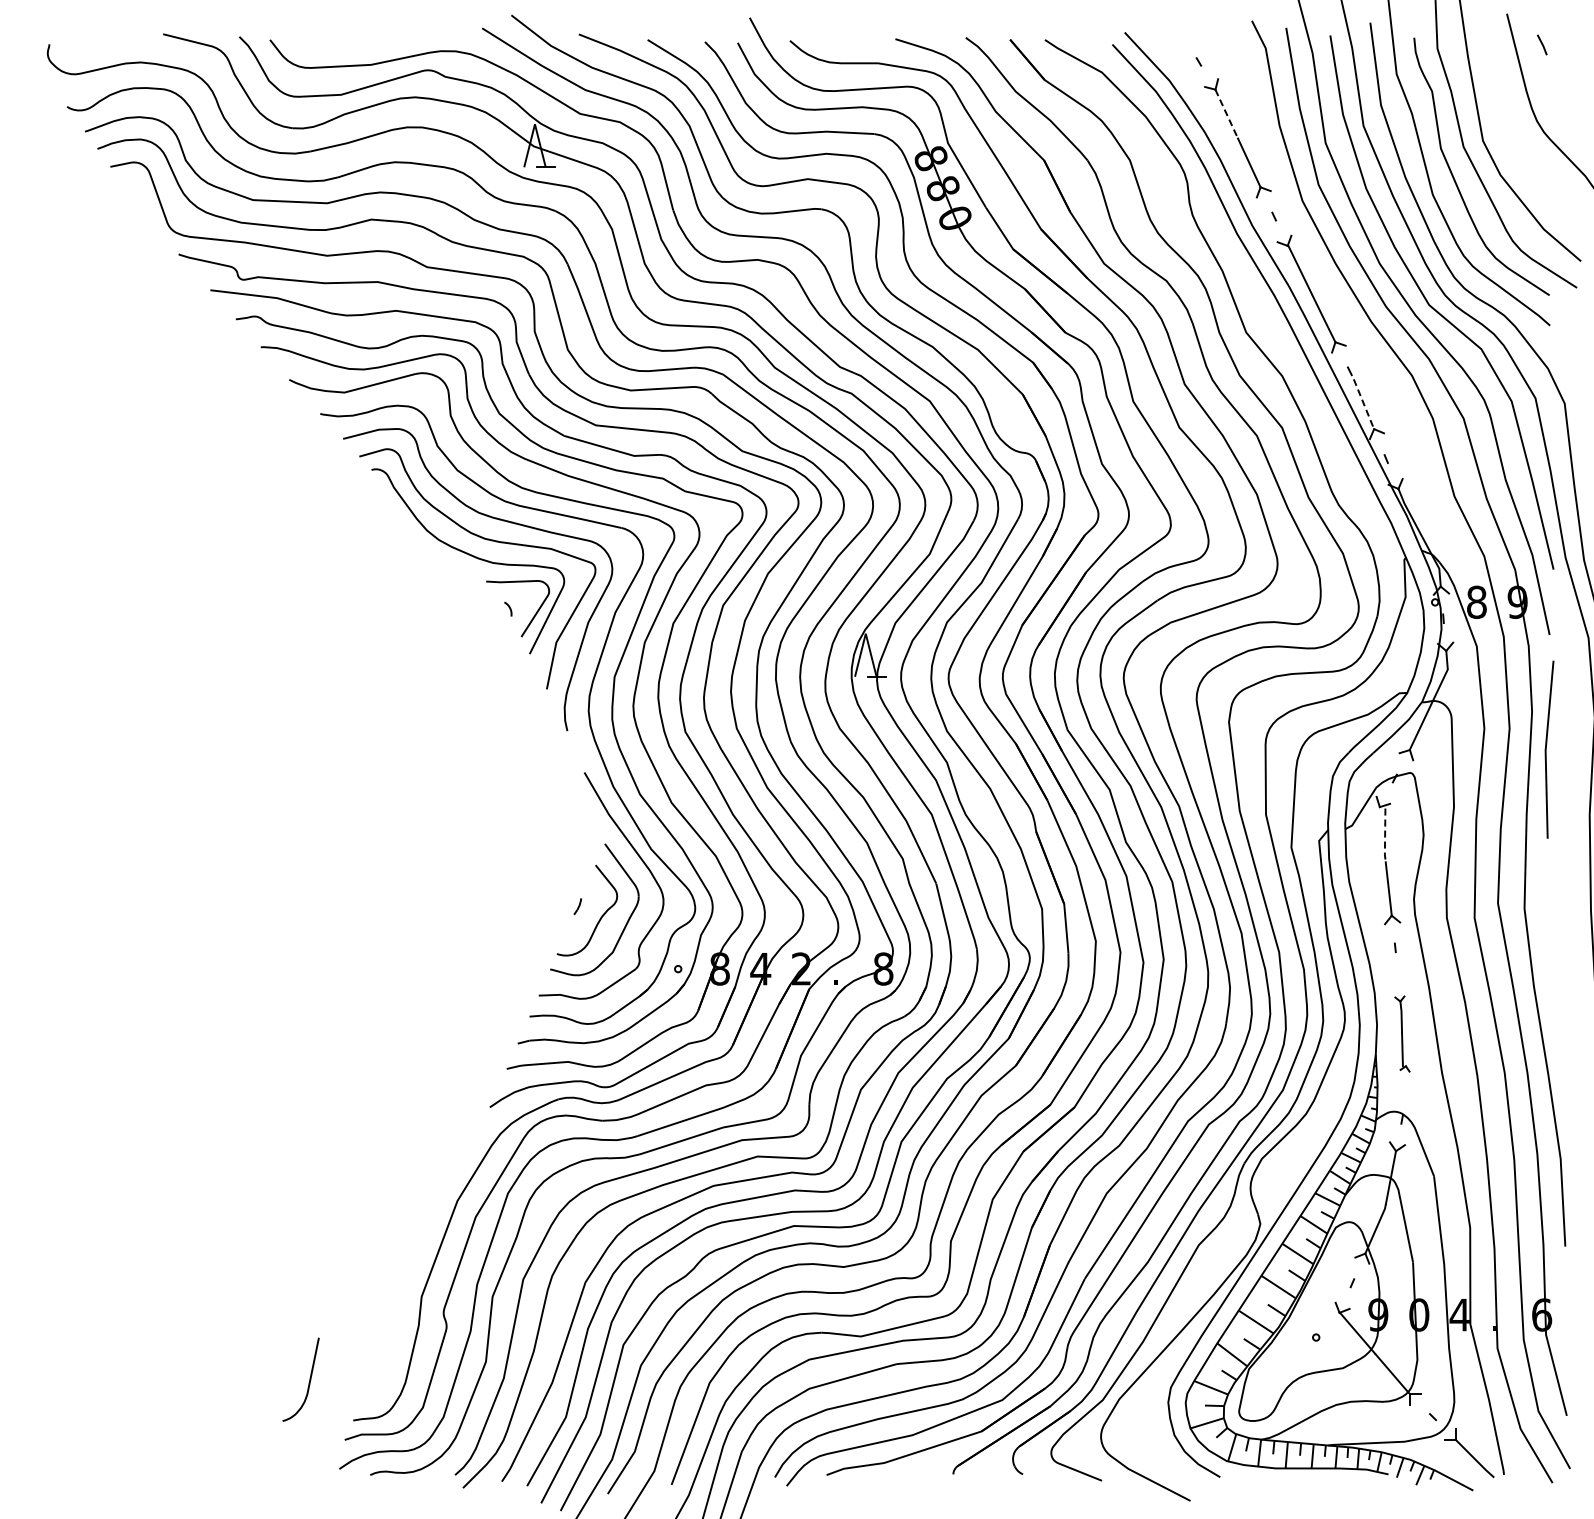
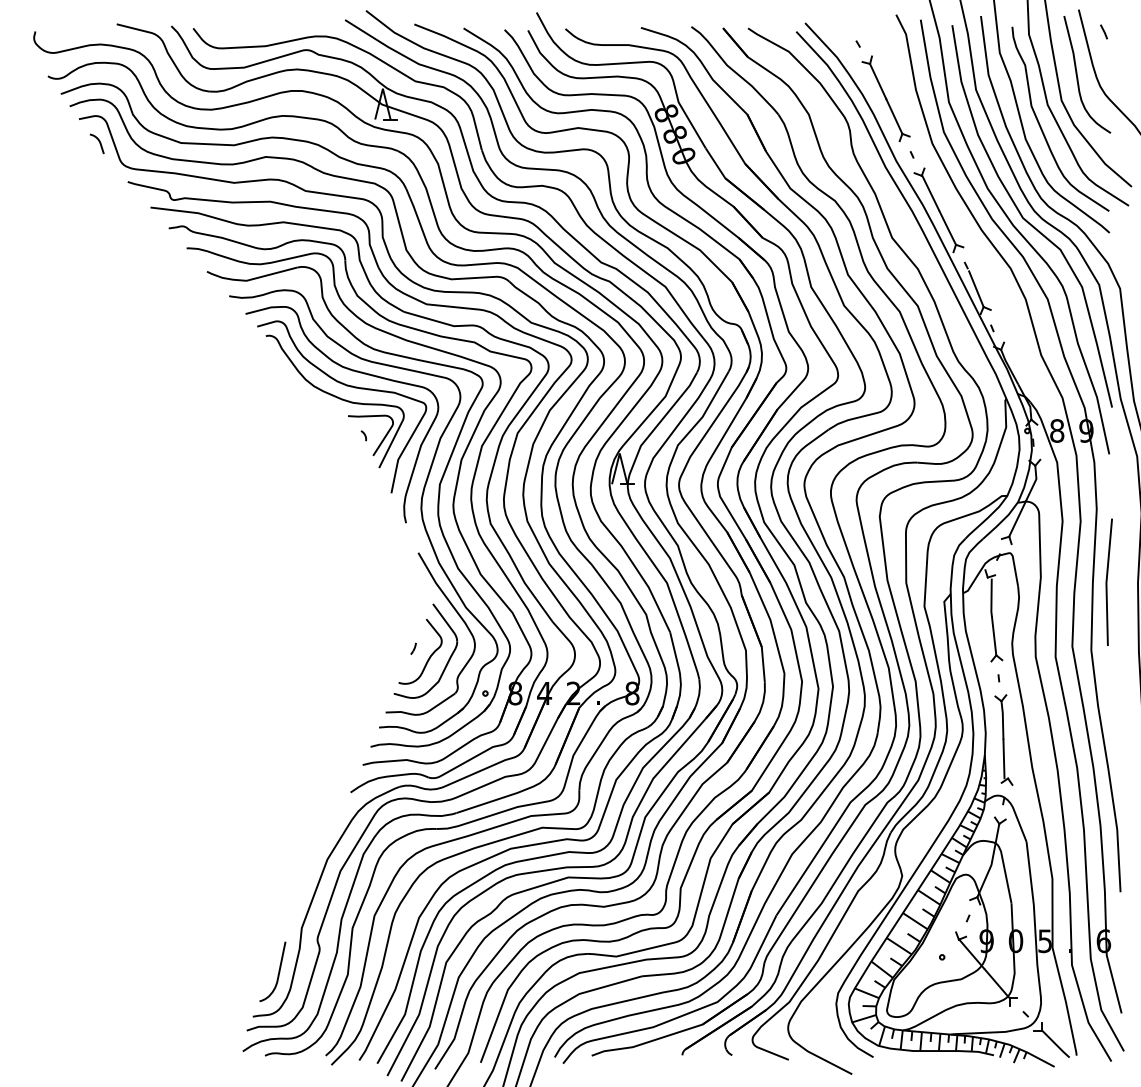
curve: (1505, 105) -> (1077, 75), added
line: (1226, 114) -> (877, 81), dashed -> solid
curve: (139, 201) -> (99, 144), added
line: (1363, 404) -> (976, 289), dashed -> solid
line: (1546, 749) -> (1107, 582), moved
line: (1385, 836) -> (991, 598), dashed -> solid
part: (1402, 1033) -> (1003, 739), size x1.67
text: (1459, 1315) -> (1044, 941), 4 -> 5
curve: (308, 1382) -> (278, 973), moved

